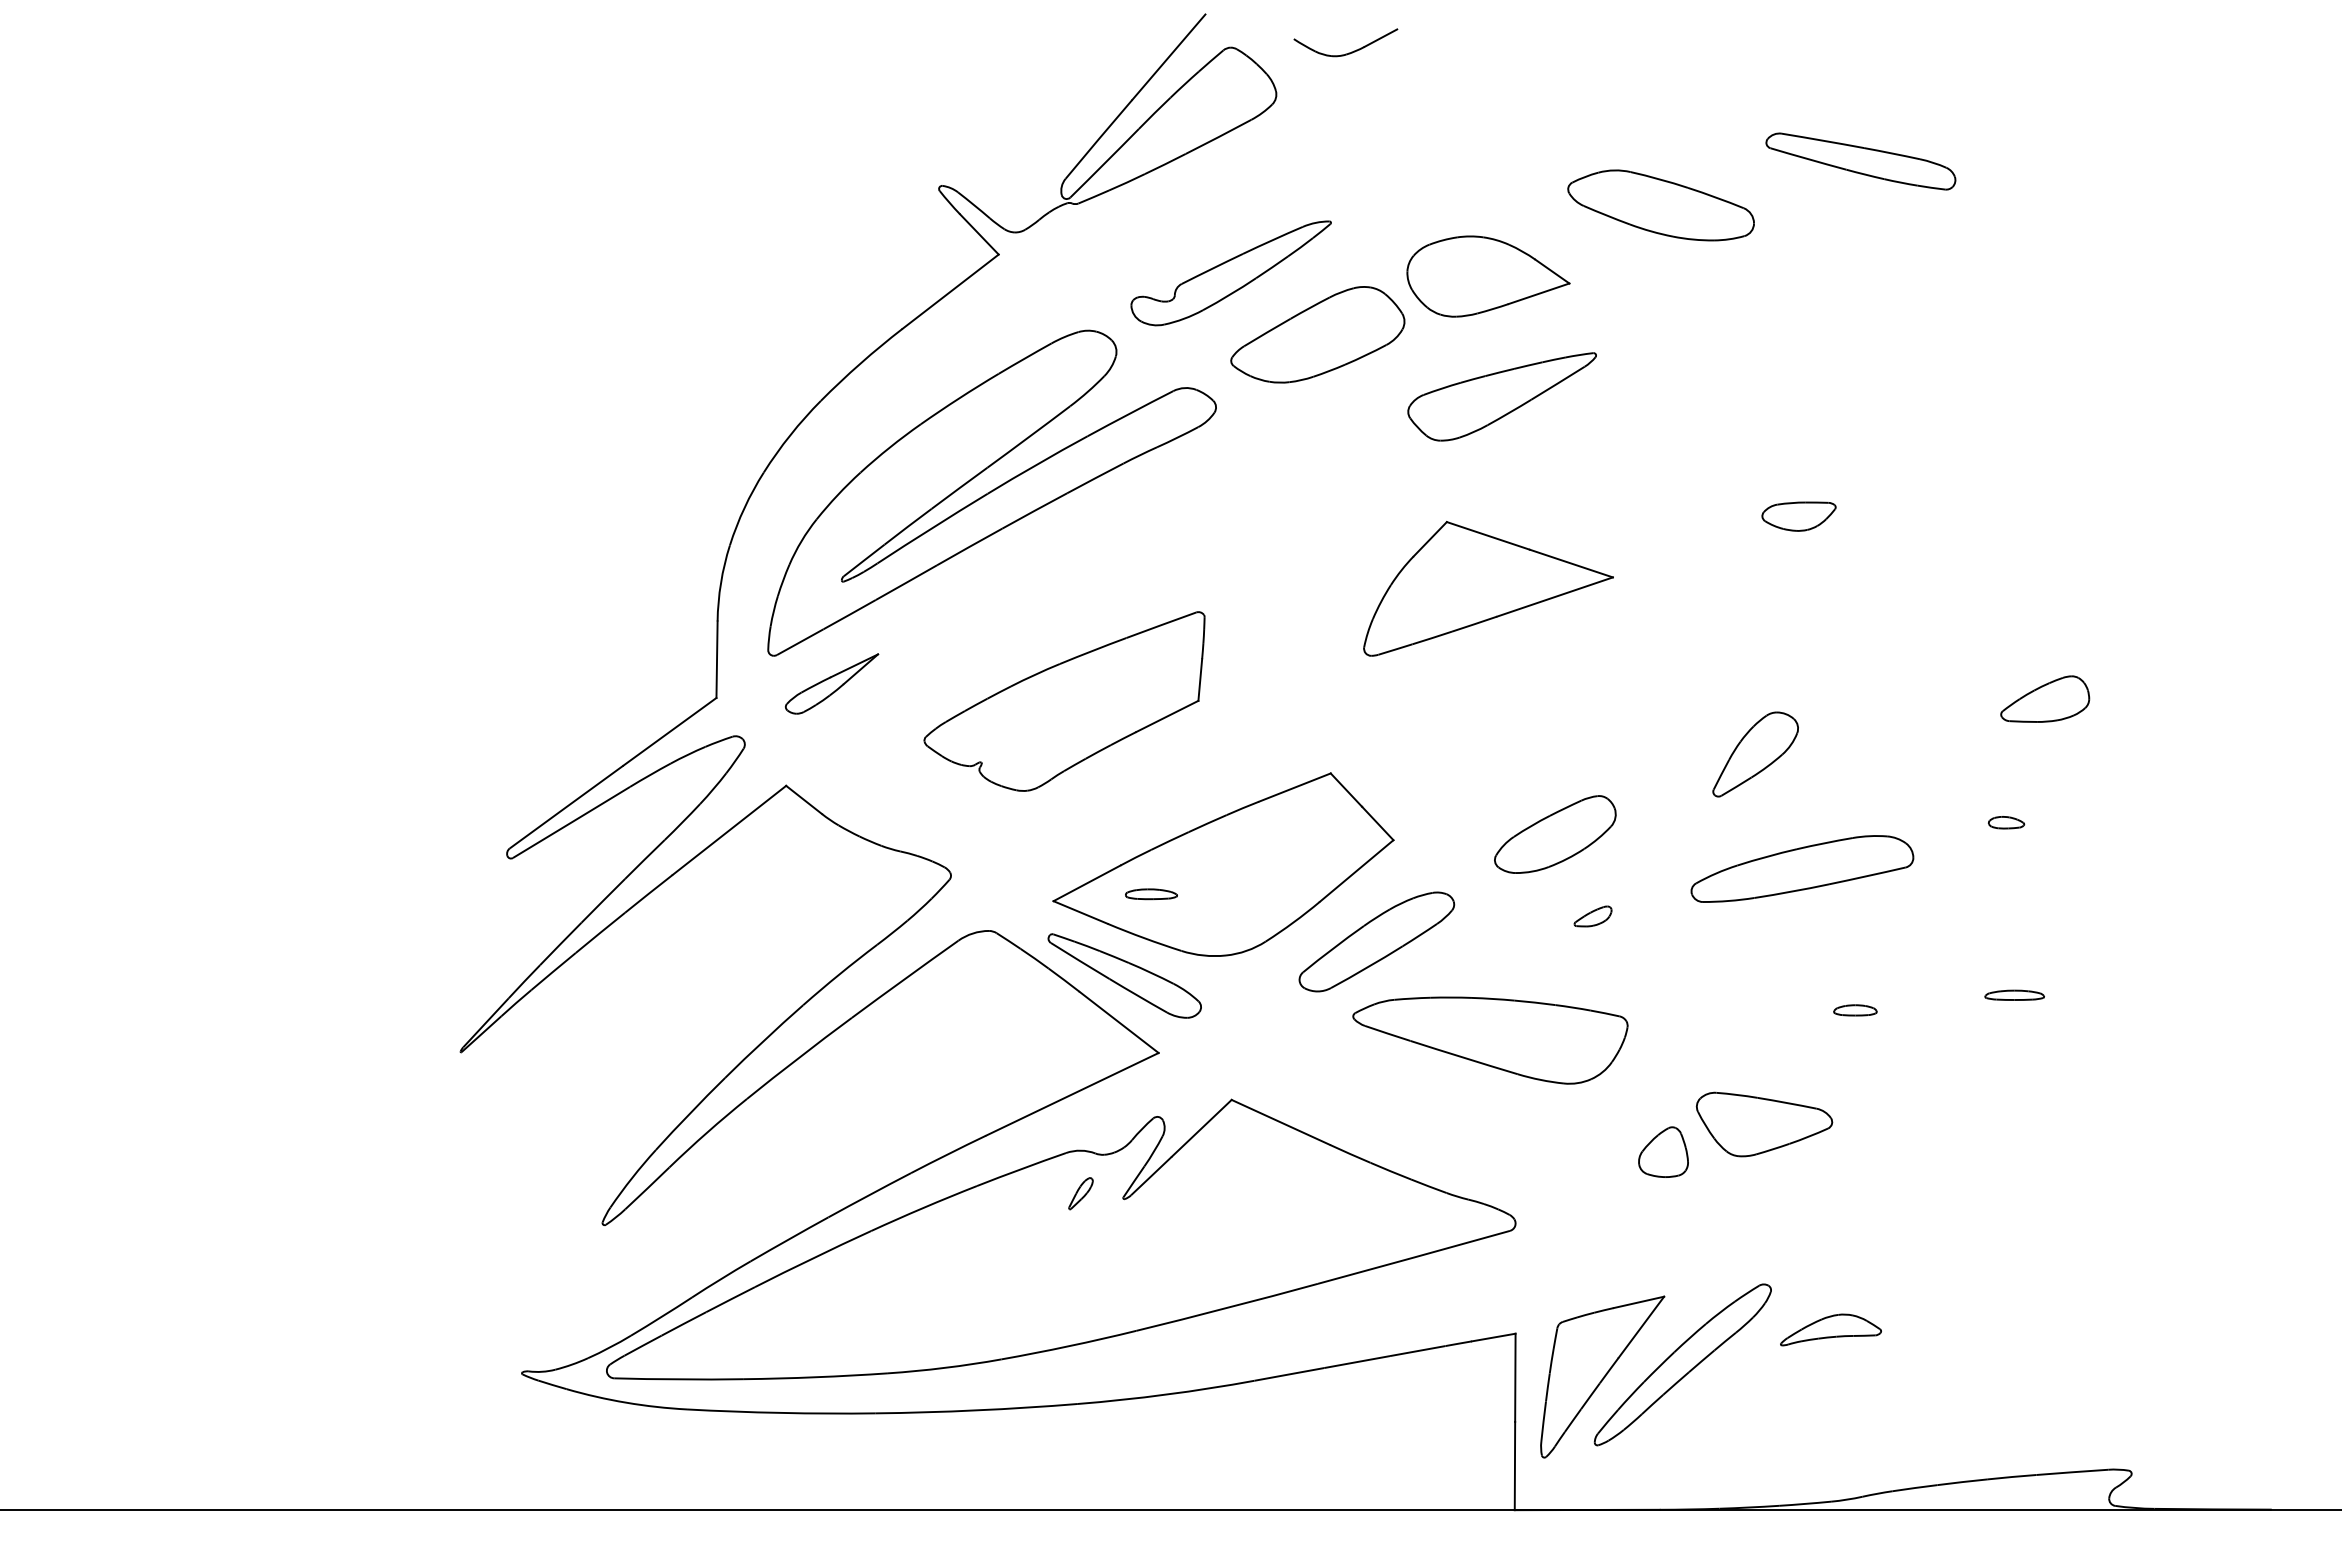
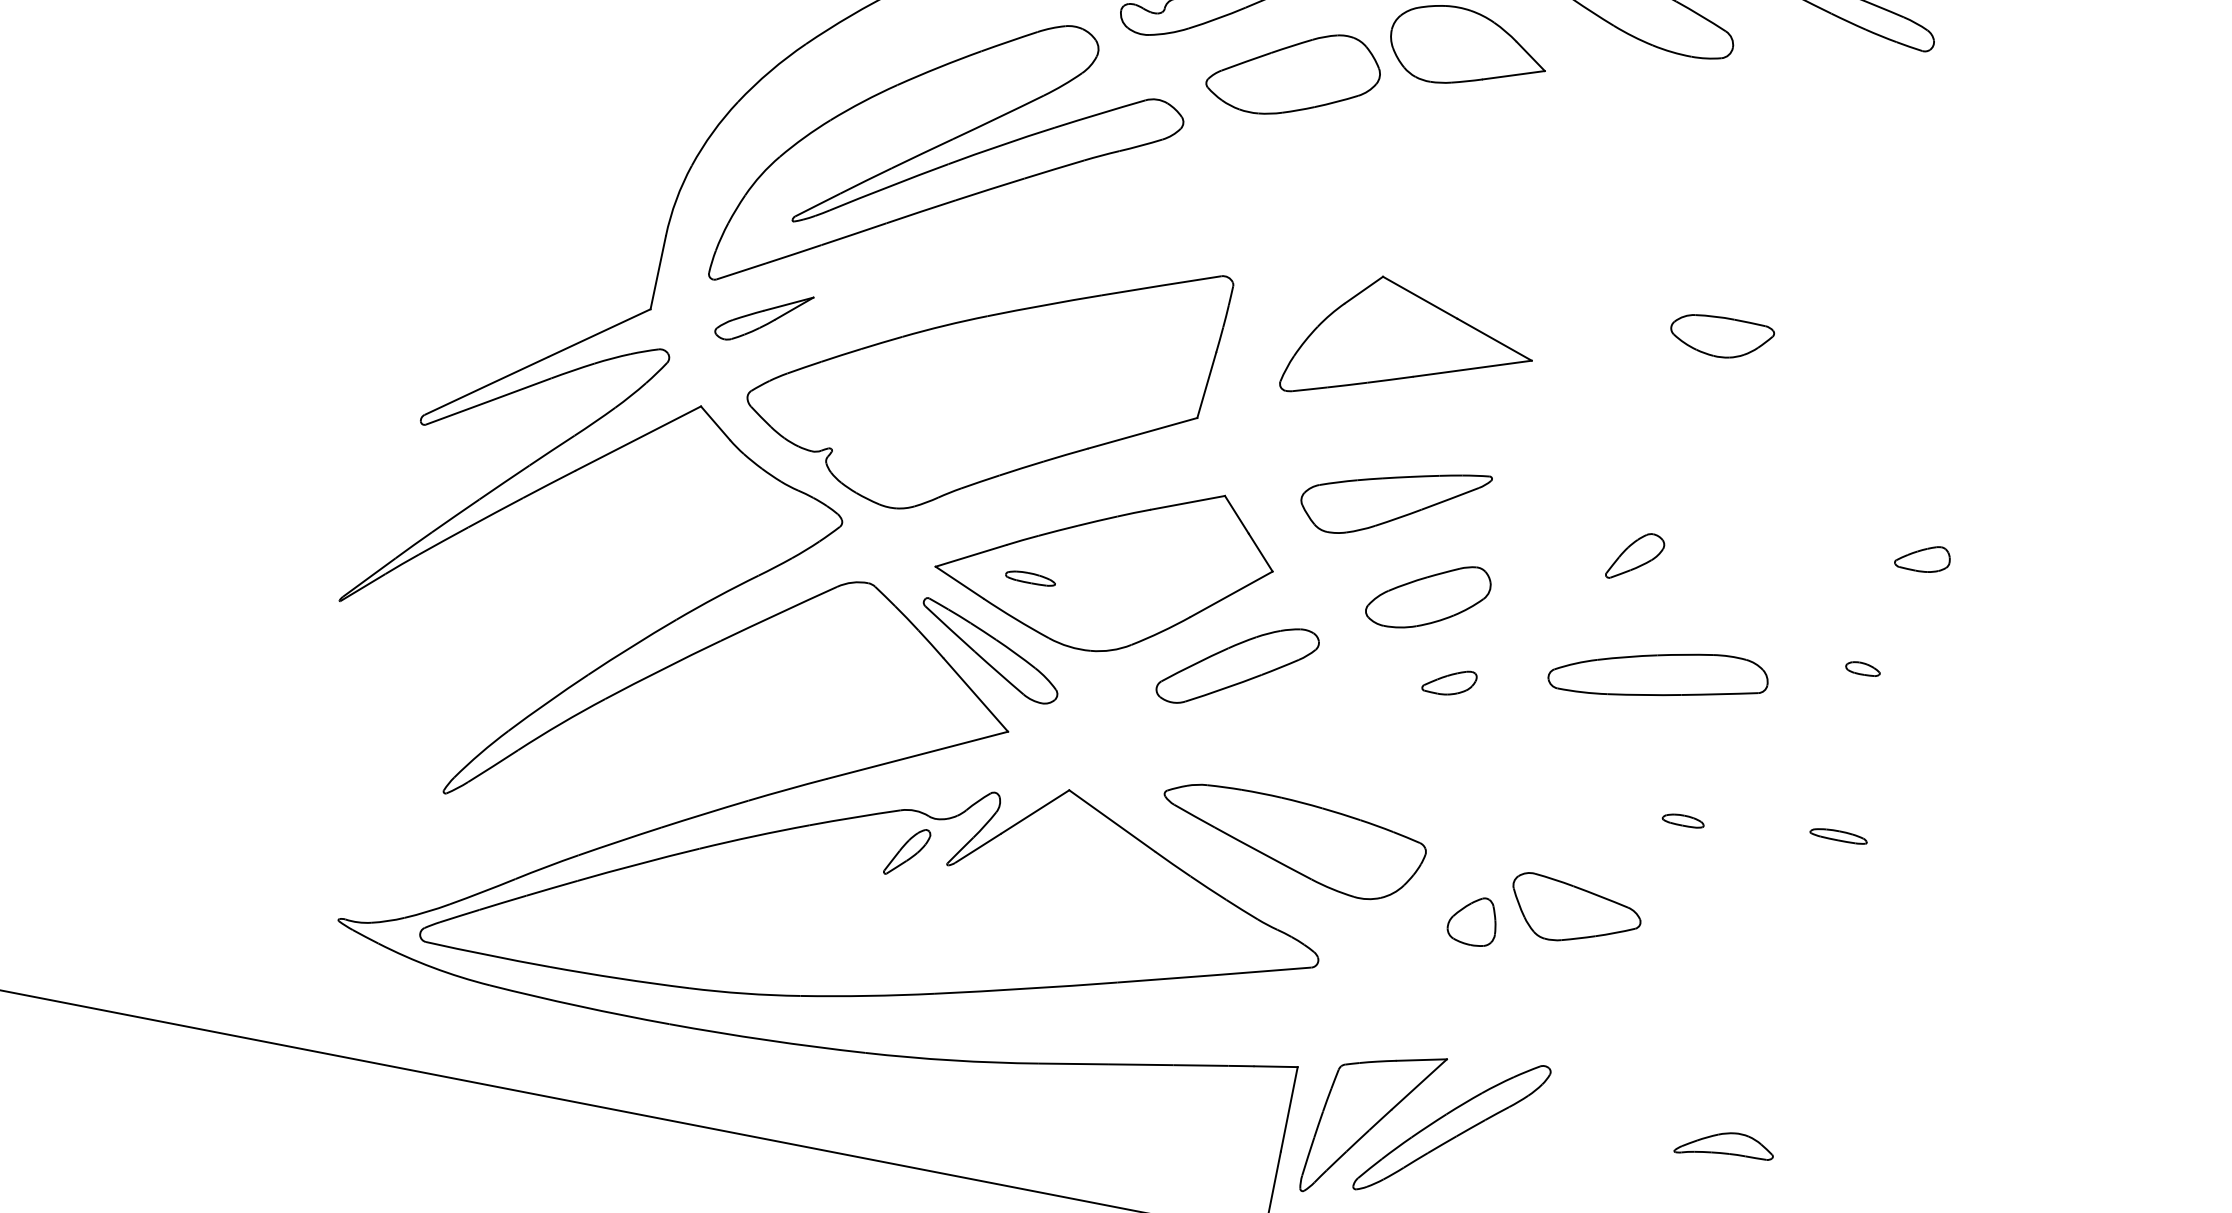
part: (1501, 396) -> (1393, 500), moved
part: (1798, 516) -> (1720, 336), size x1.43
part: (2044, 699) -> (1922, 558), size x0.62
part: (1064, 701) -> (983, 377), size x1.67
part: (1755, 754) -> (1635, 556), size x0.62
part: (1592, 916) -> (1449, 681), size x1.43
part: (1490, 1040) -> (1291, 842), moved
part: (1080, 1193) -> (907, 851), size x1.67
part: (1830, 1329) -> (1724, 1145), moved

